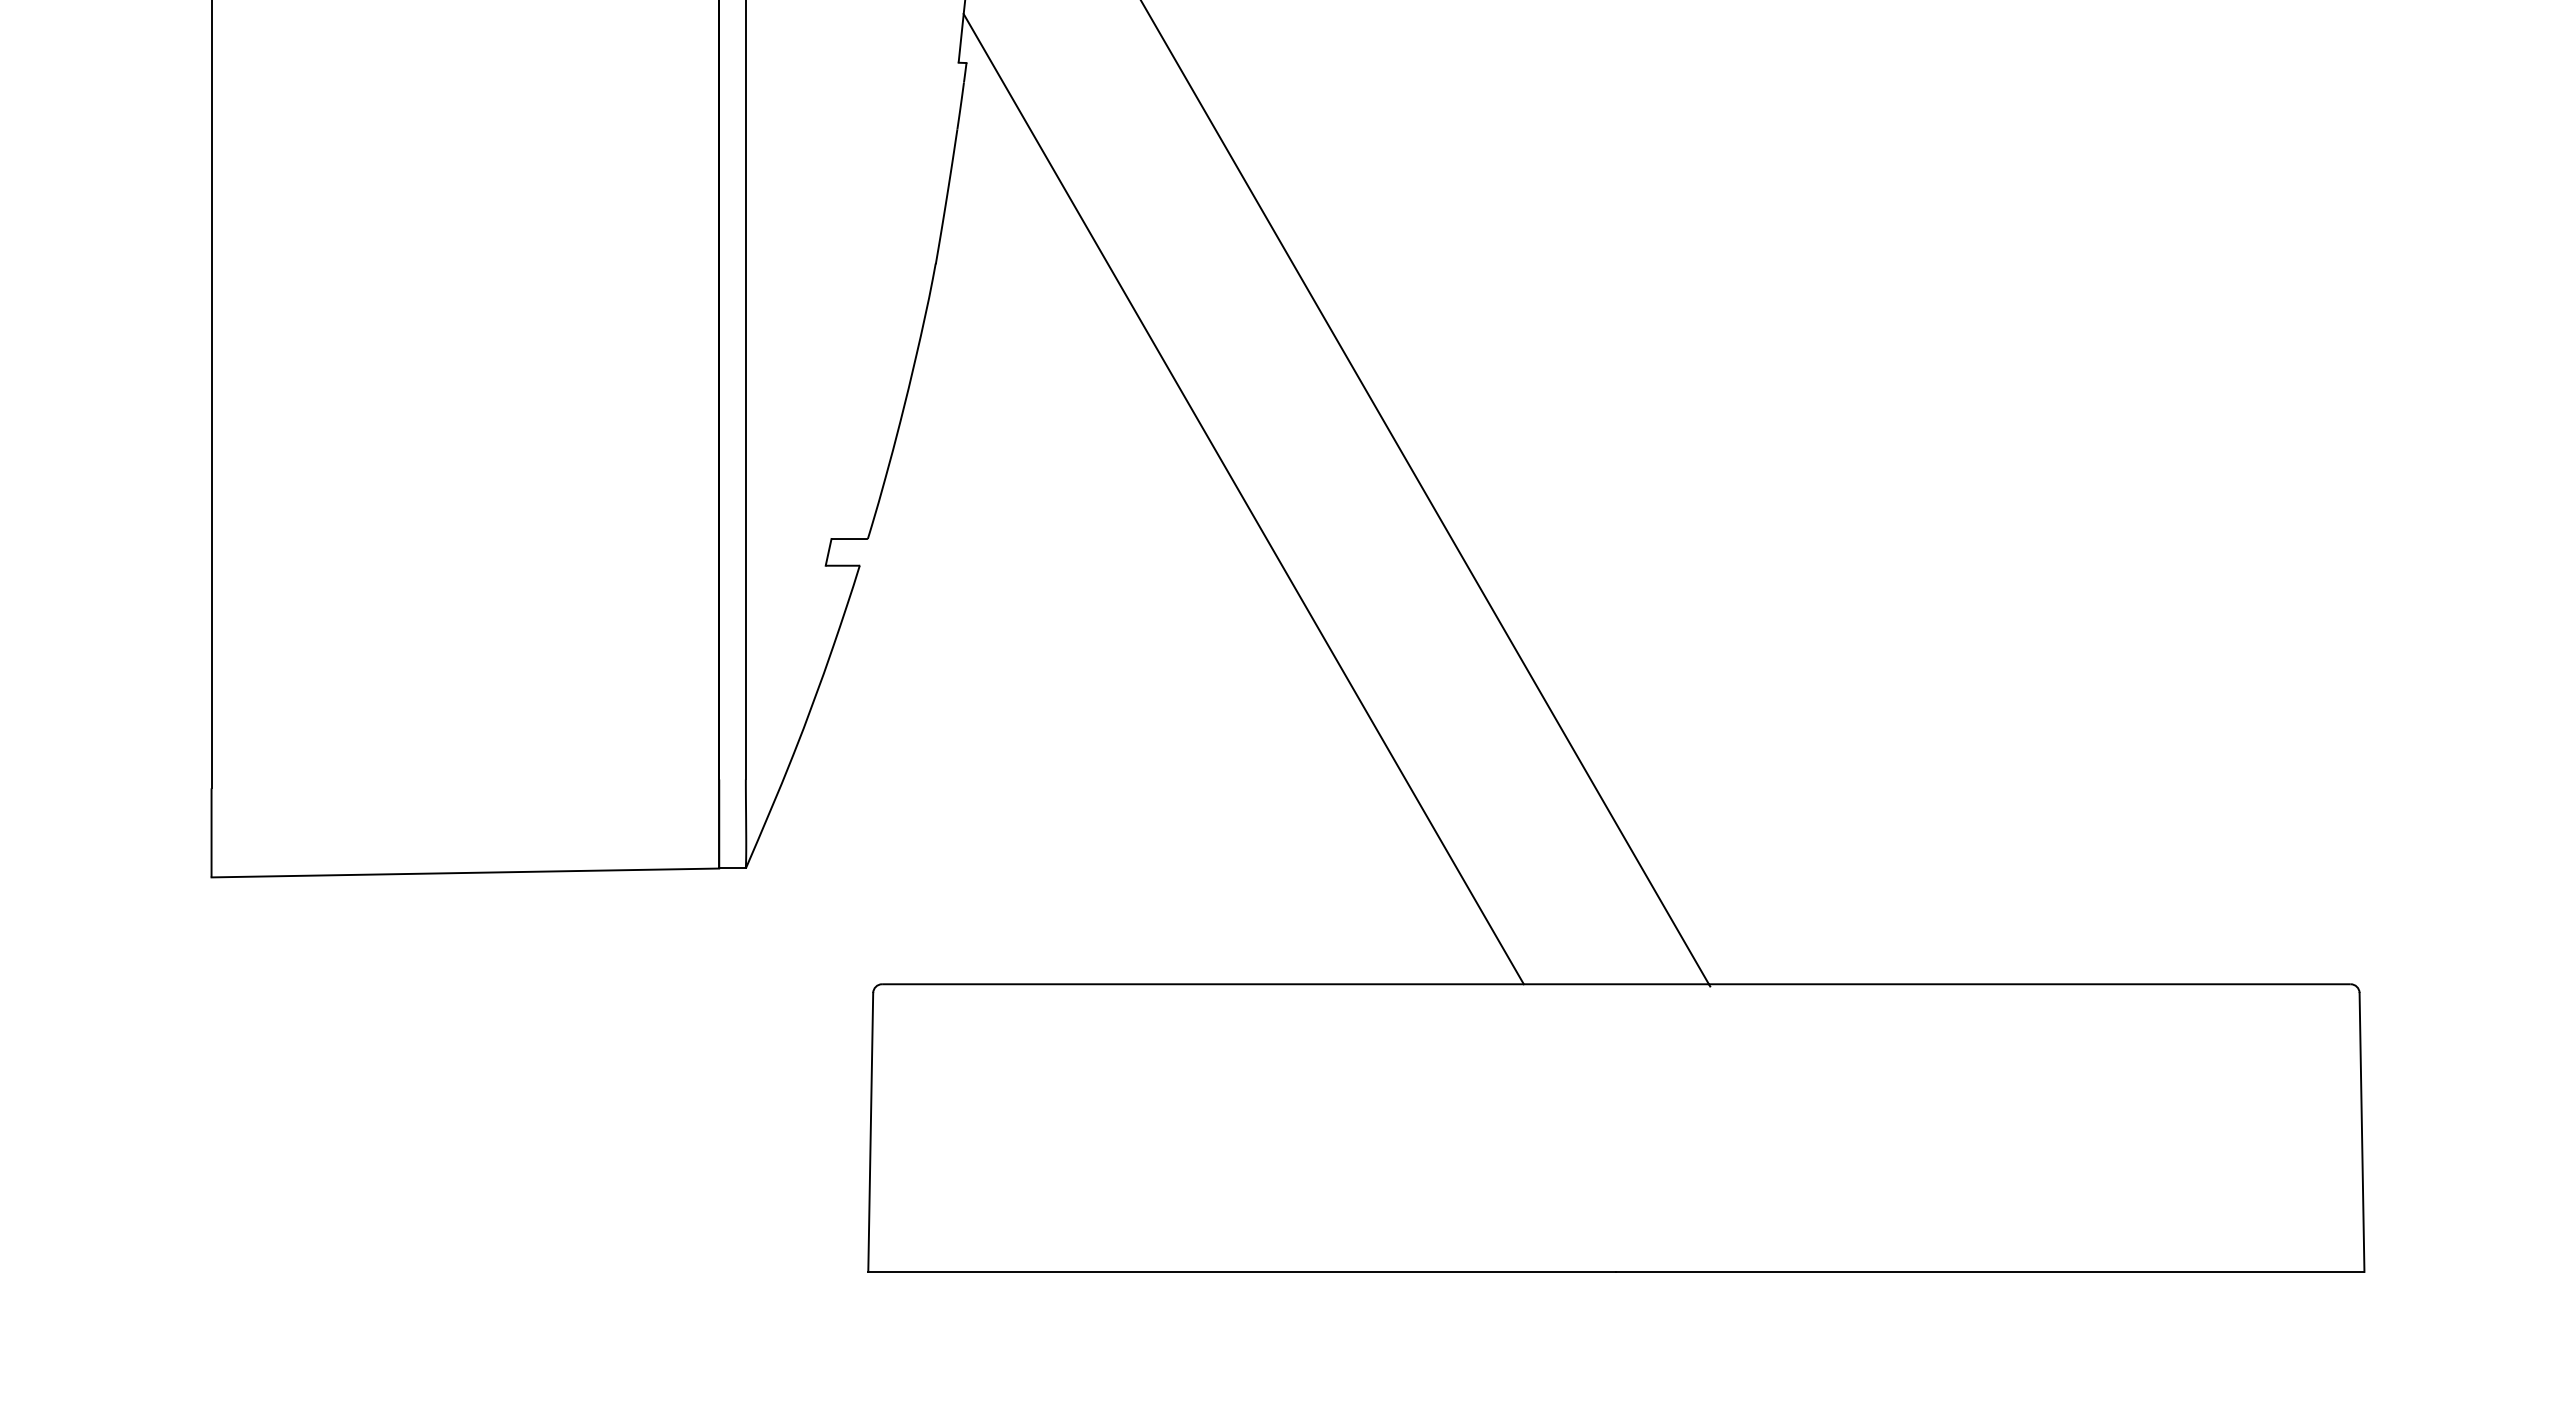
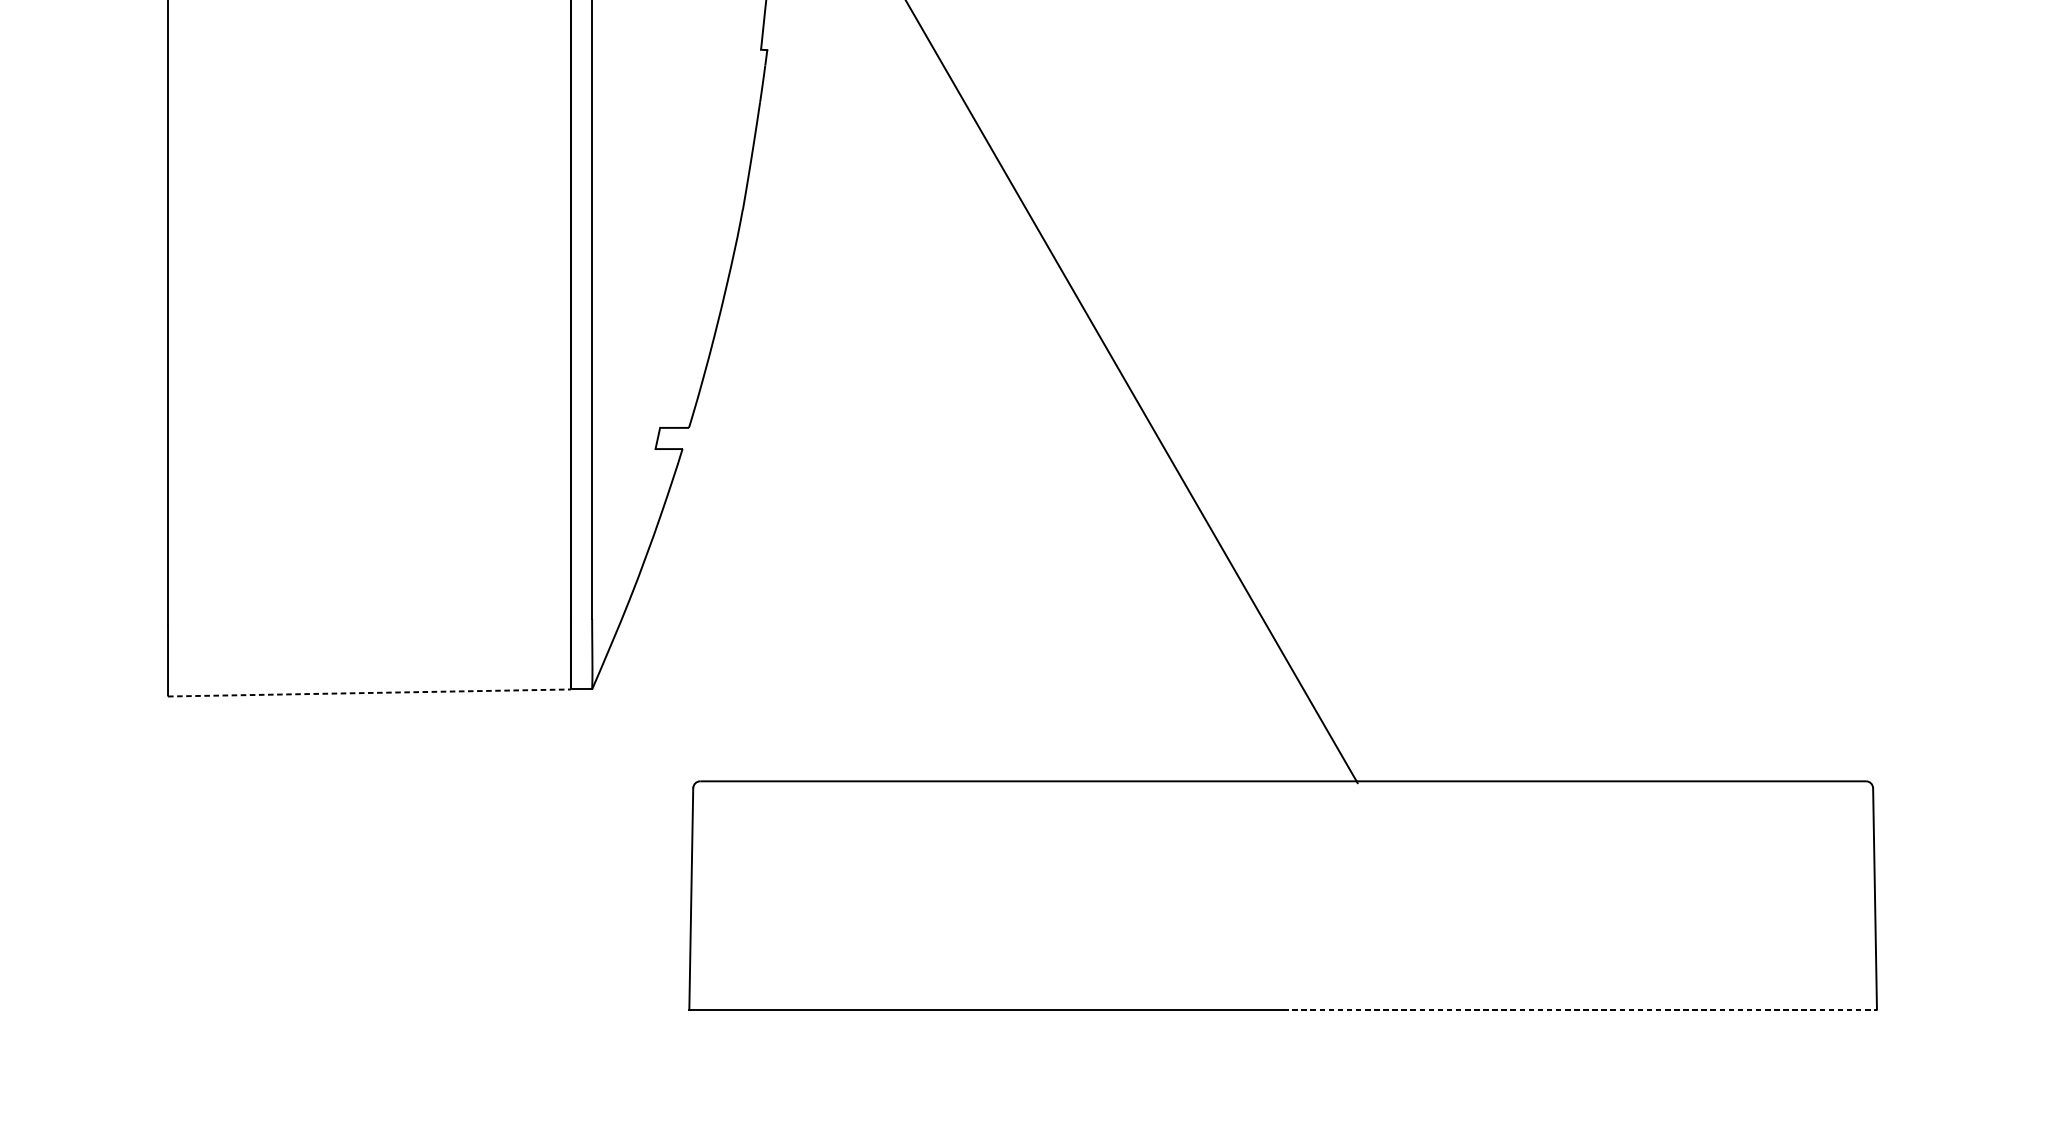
line: (1243, 499) -> (987, 396), removed
line: (465, 872) -> (369, 692), solid -> dashed
line: (1990, 1271) -> (1580, 1009), solid -> dashed

